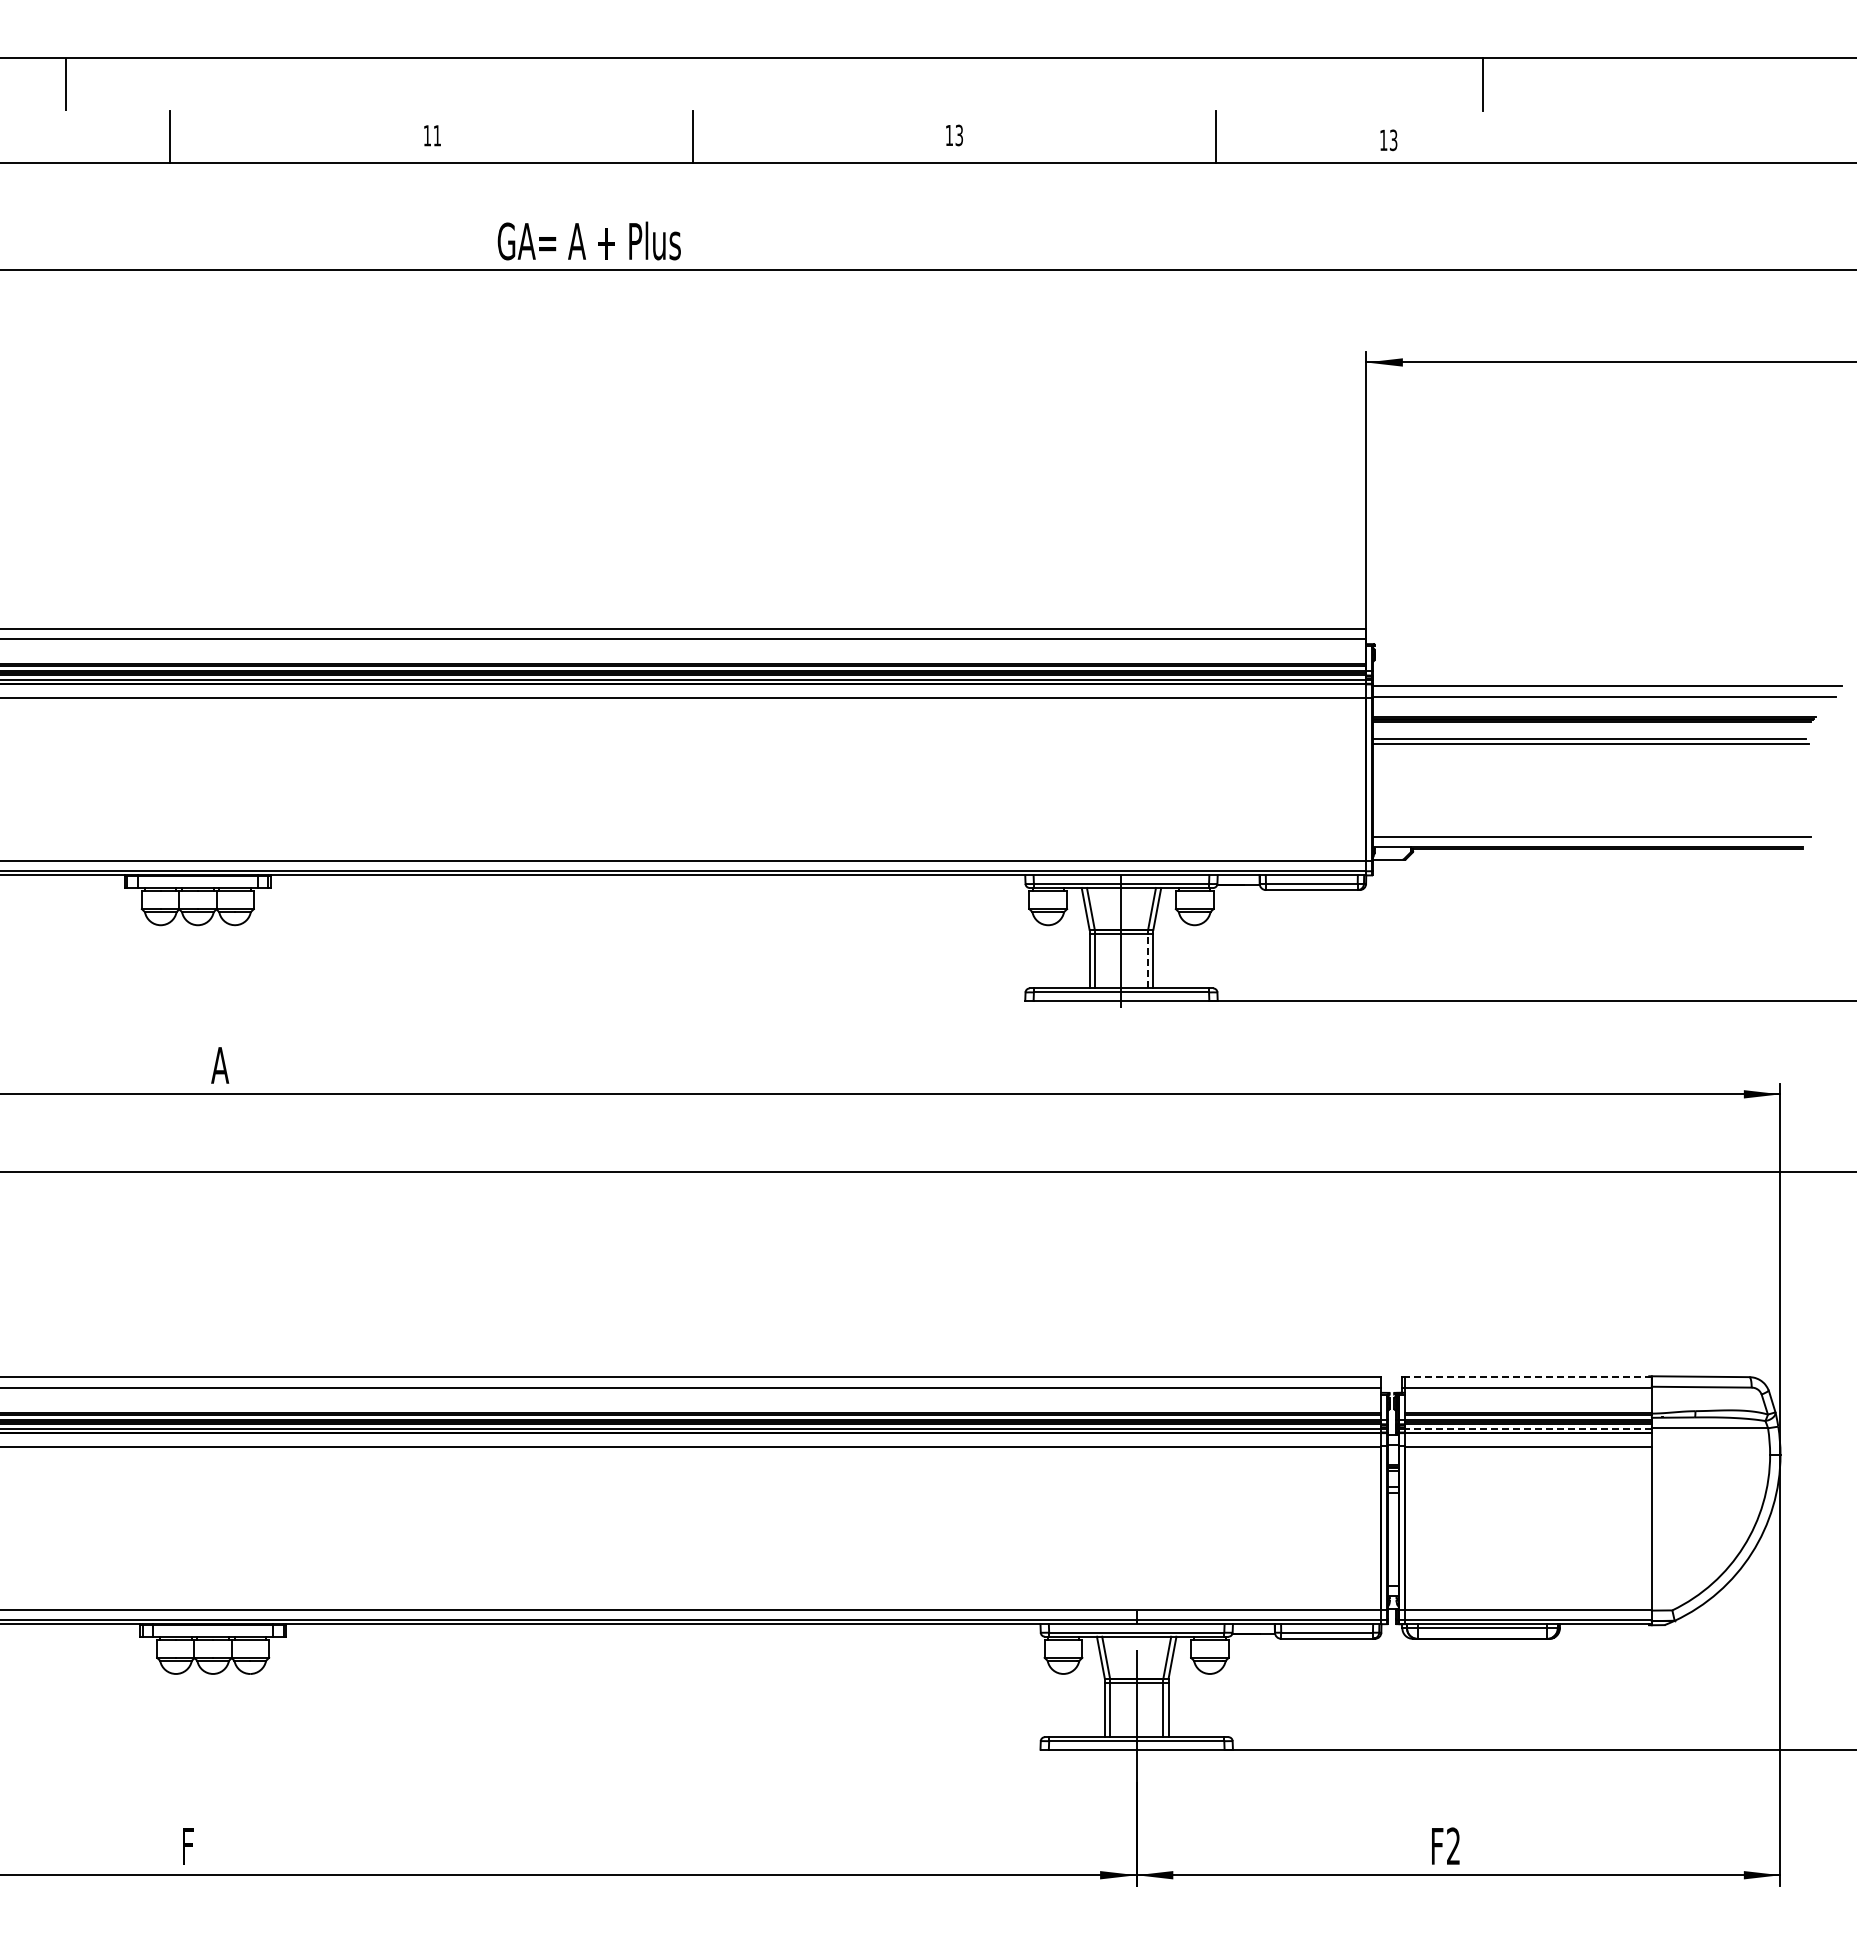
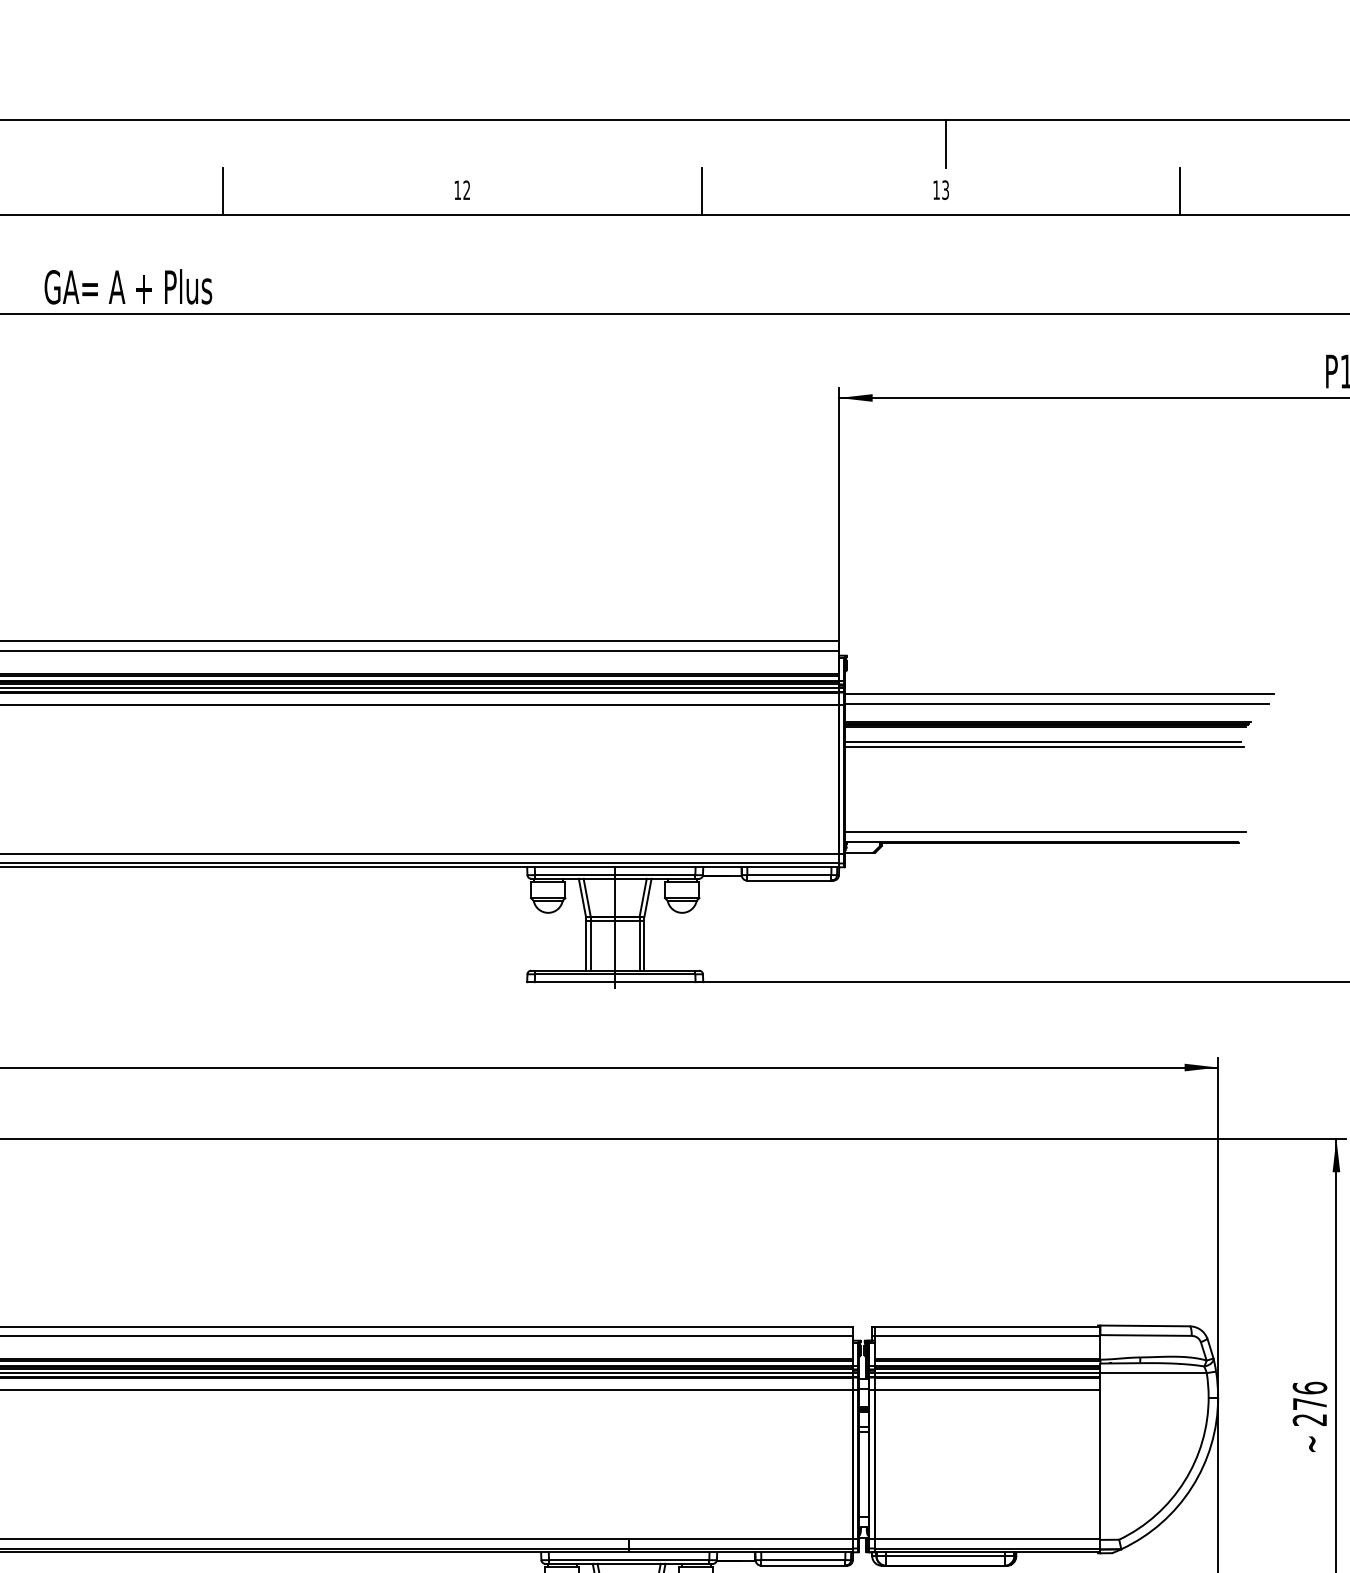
text: (958, 135) -> (466, 190), 13 -> 12
line: (1739, 136) -> (1180, 191), added
text: (1388, 140) -> (940, 190), moved
line: (1148, 960) -> (639, 945), dashed -> solid
line: (1527, 1377) -> (986, 1326), dashed -> solid
line: (1527, 1428) -> (986, 1373), dashed -> solid

